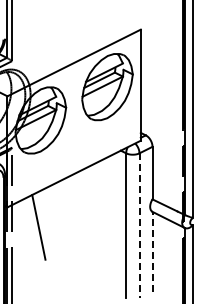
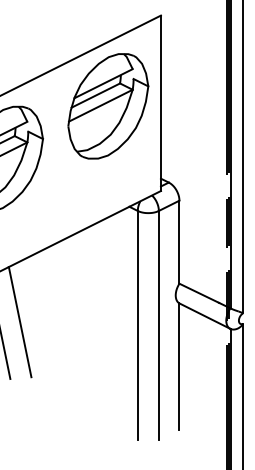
line: (51, 223) -> (19, 321), added
line: (139, 226) -> (158, 326), dashed -> solid
line: (152, 251) -> (179, 365), dashed -> solid

